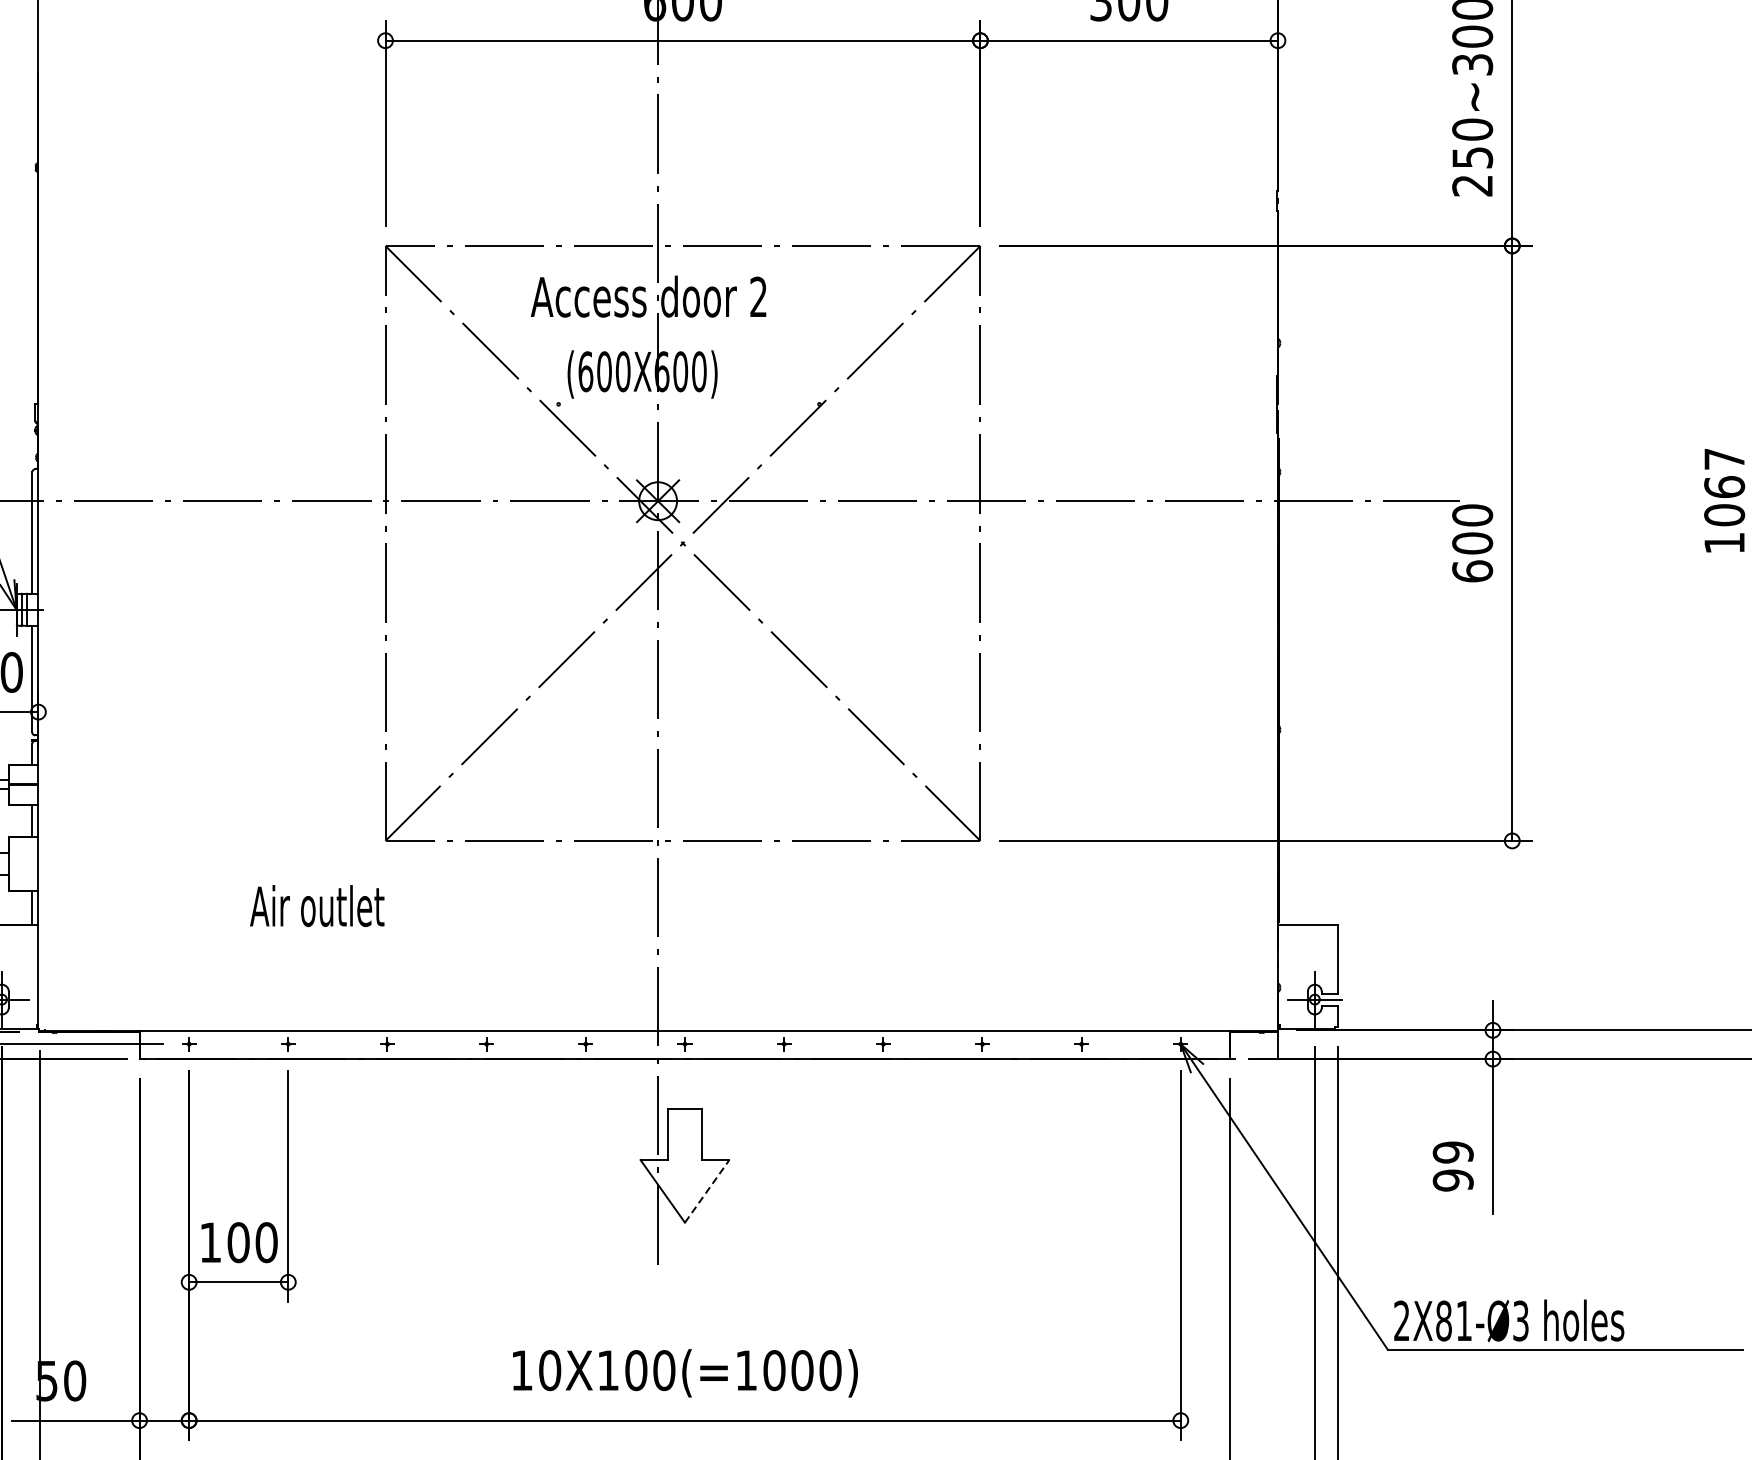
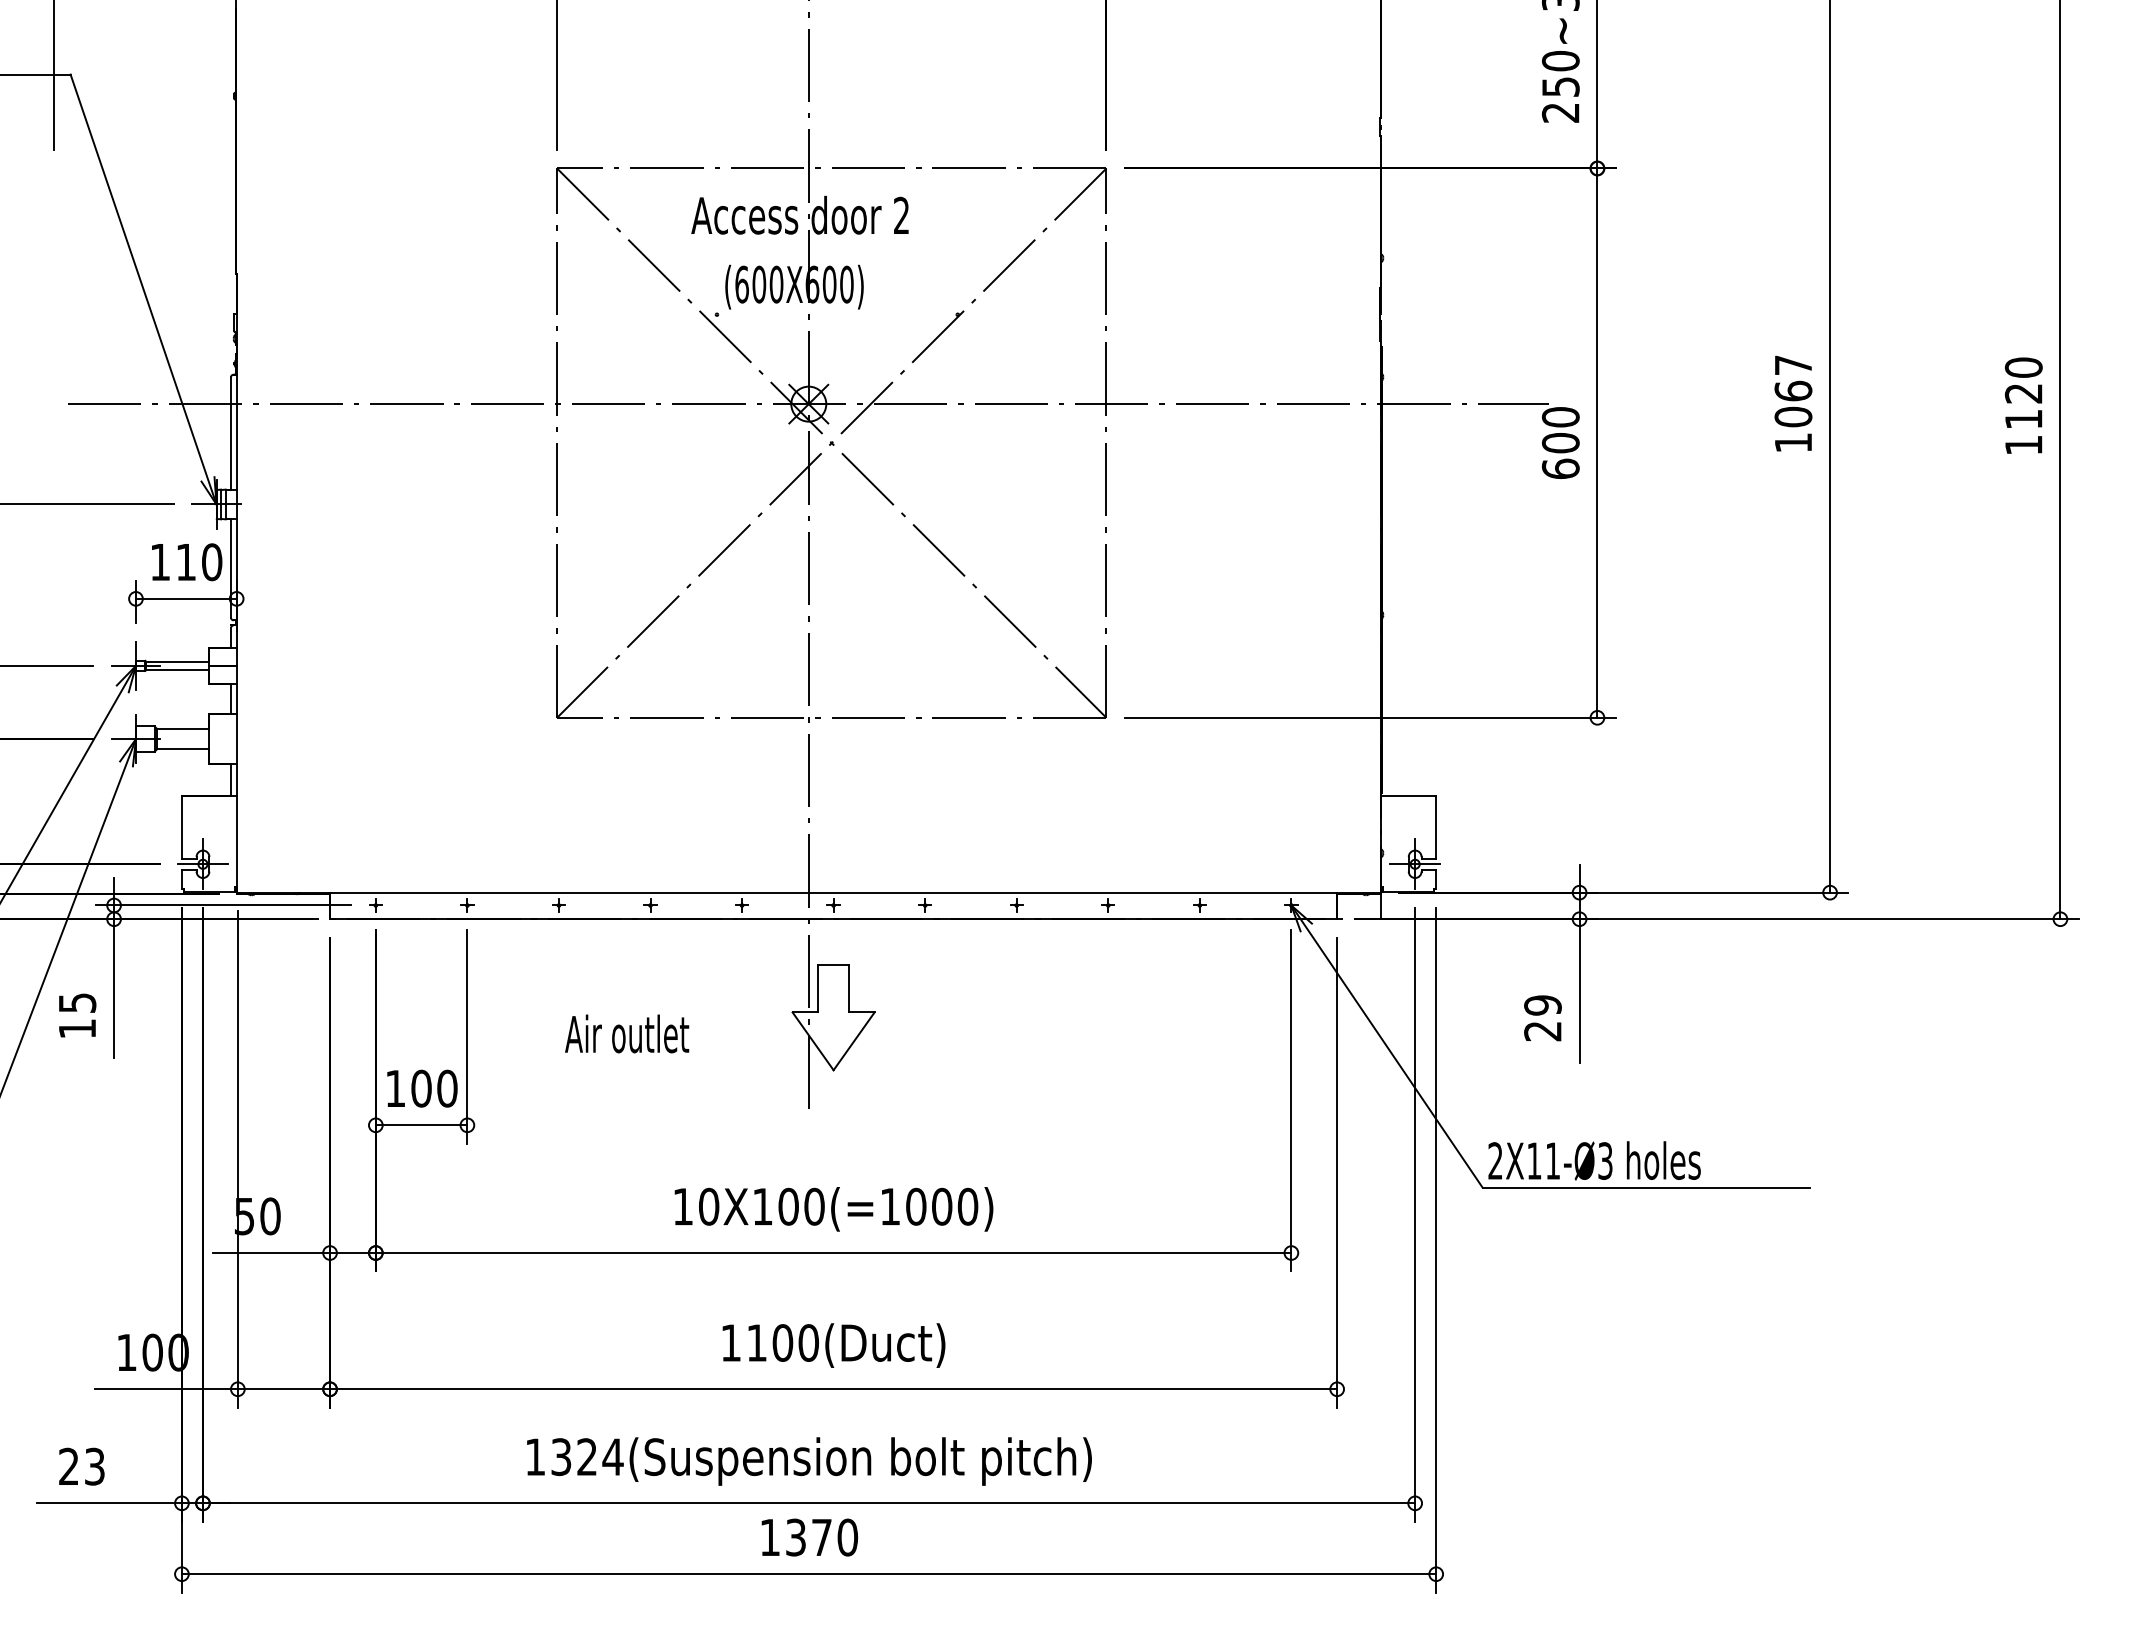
text: (317, 905) -> (627, 1033), moved
text: (1452, 1180) -> (1542, 1031), 99 -> 29
line: (707, 1190) -> (854, 1040), dashed -> solid
text: (1444, 1320) -> (1534, 1160), 2X81-Ø3 -> 2X11-Ø3

